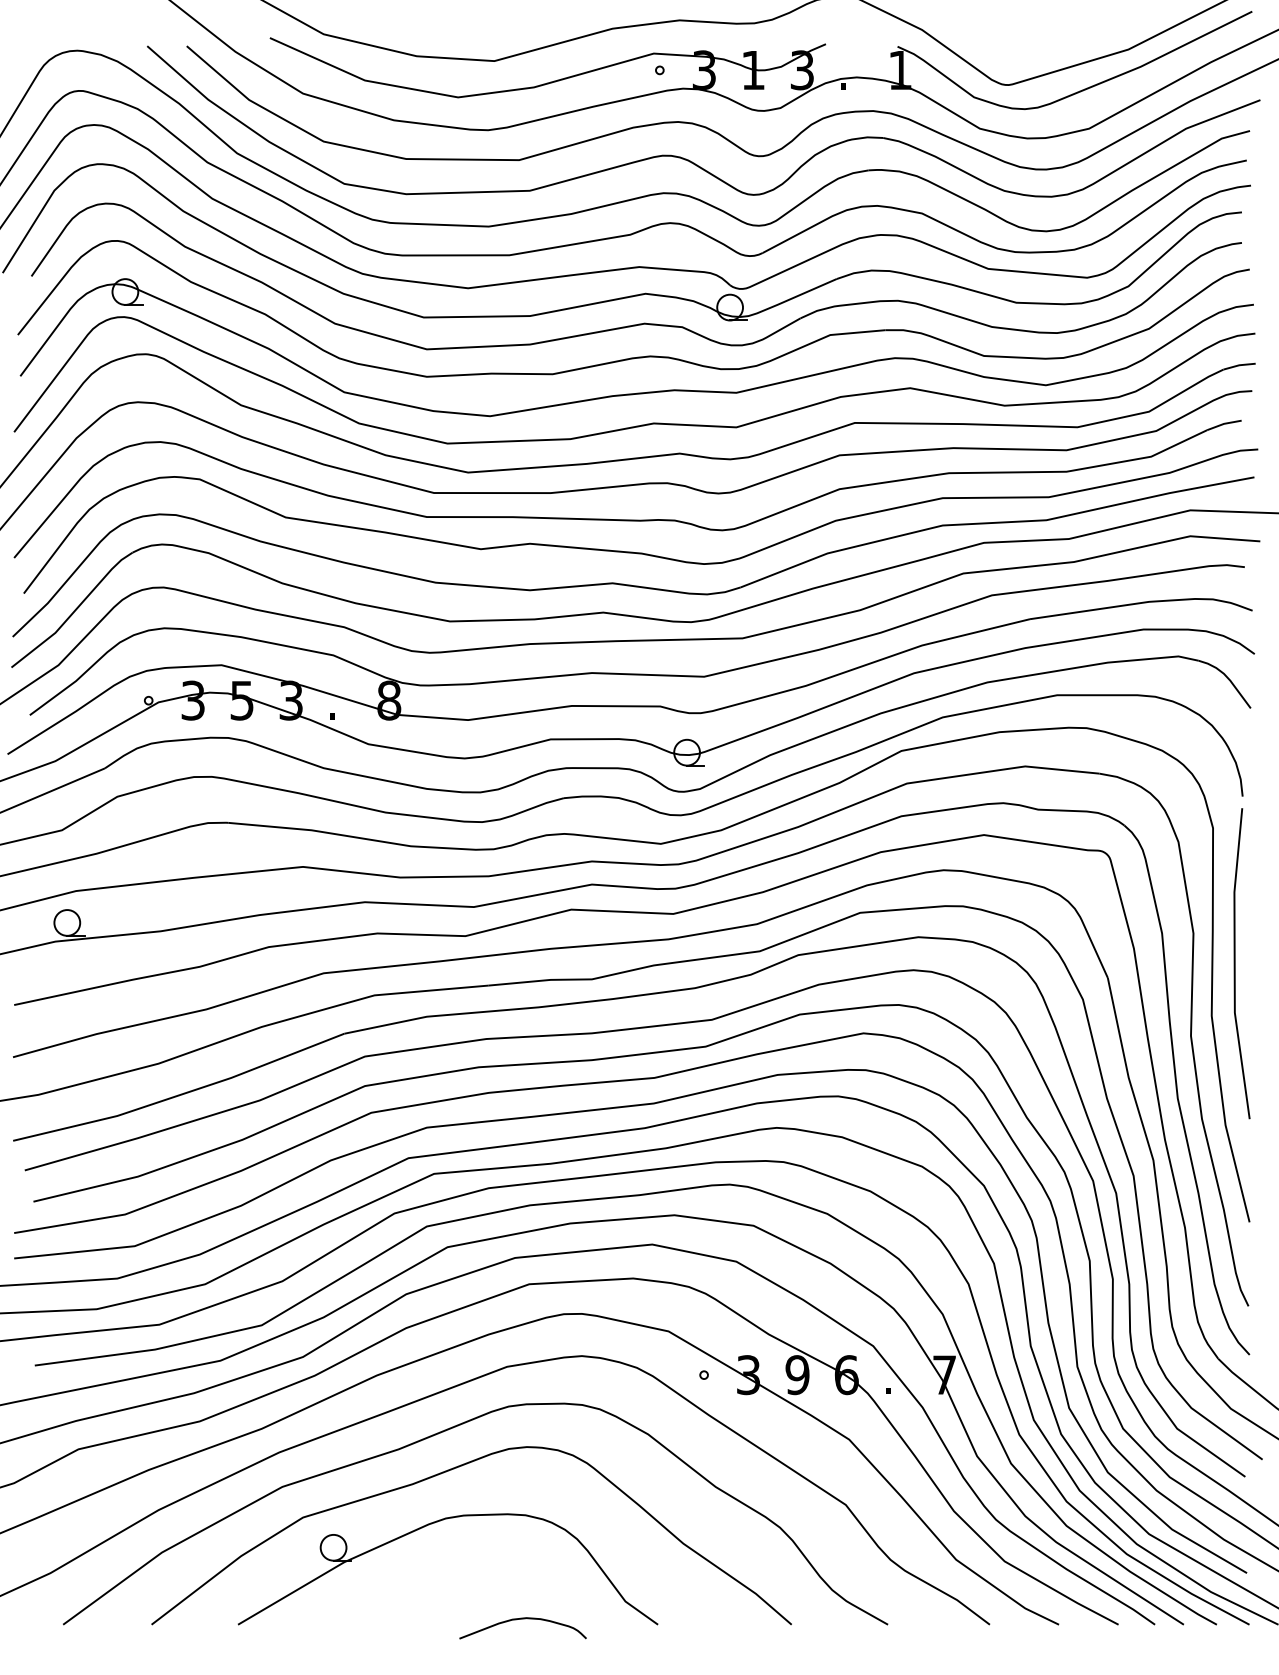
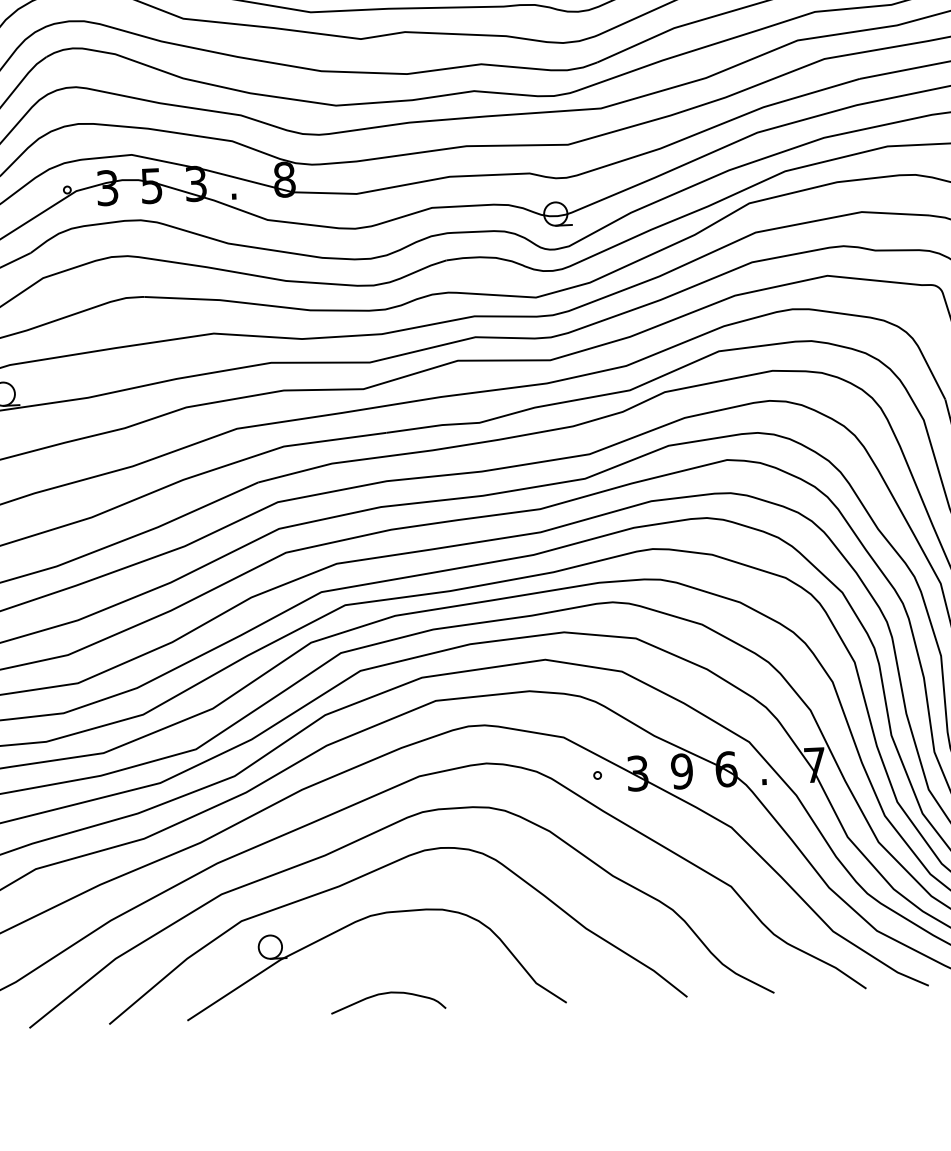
curve: (522, 1619) -> (387, 993), moved

